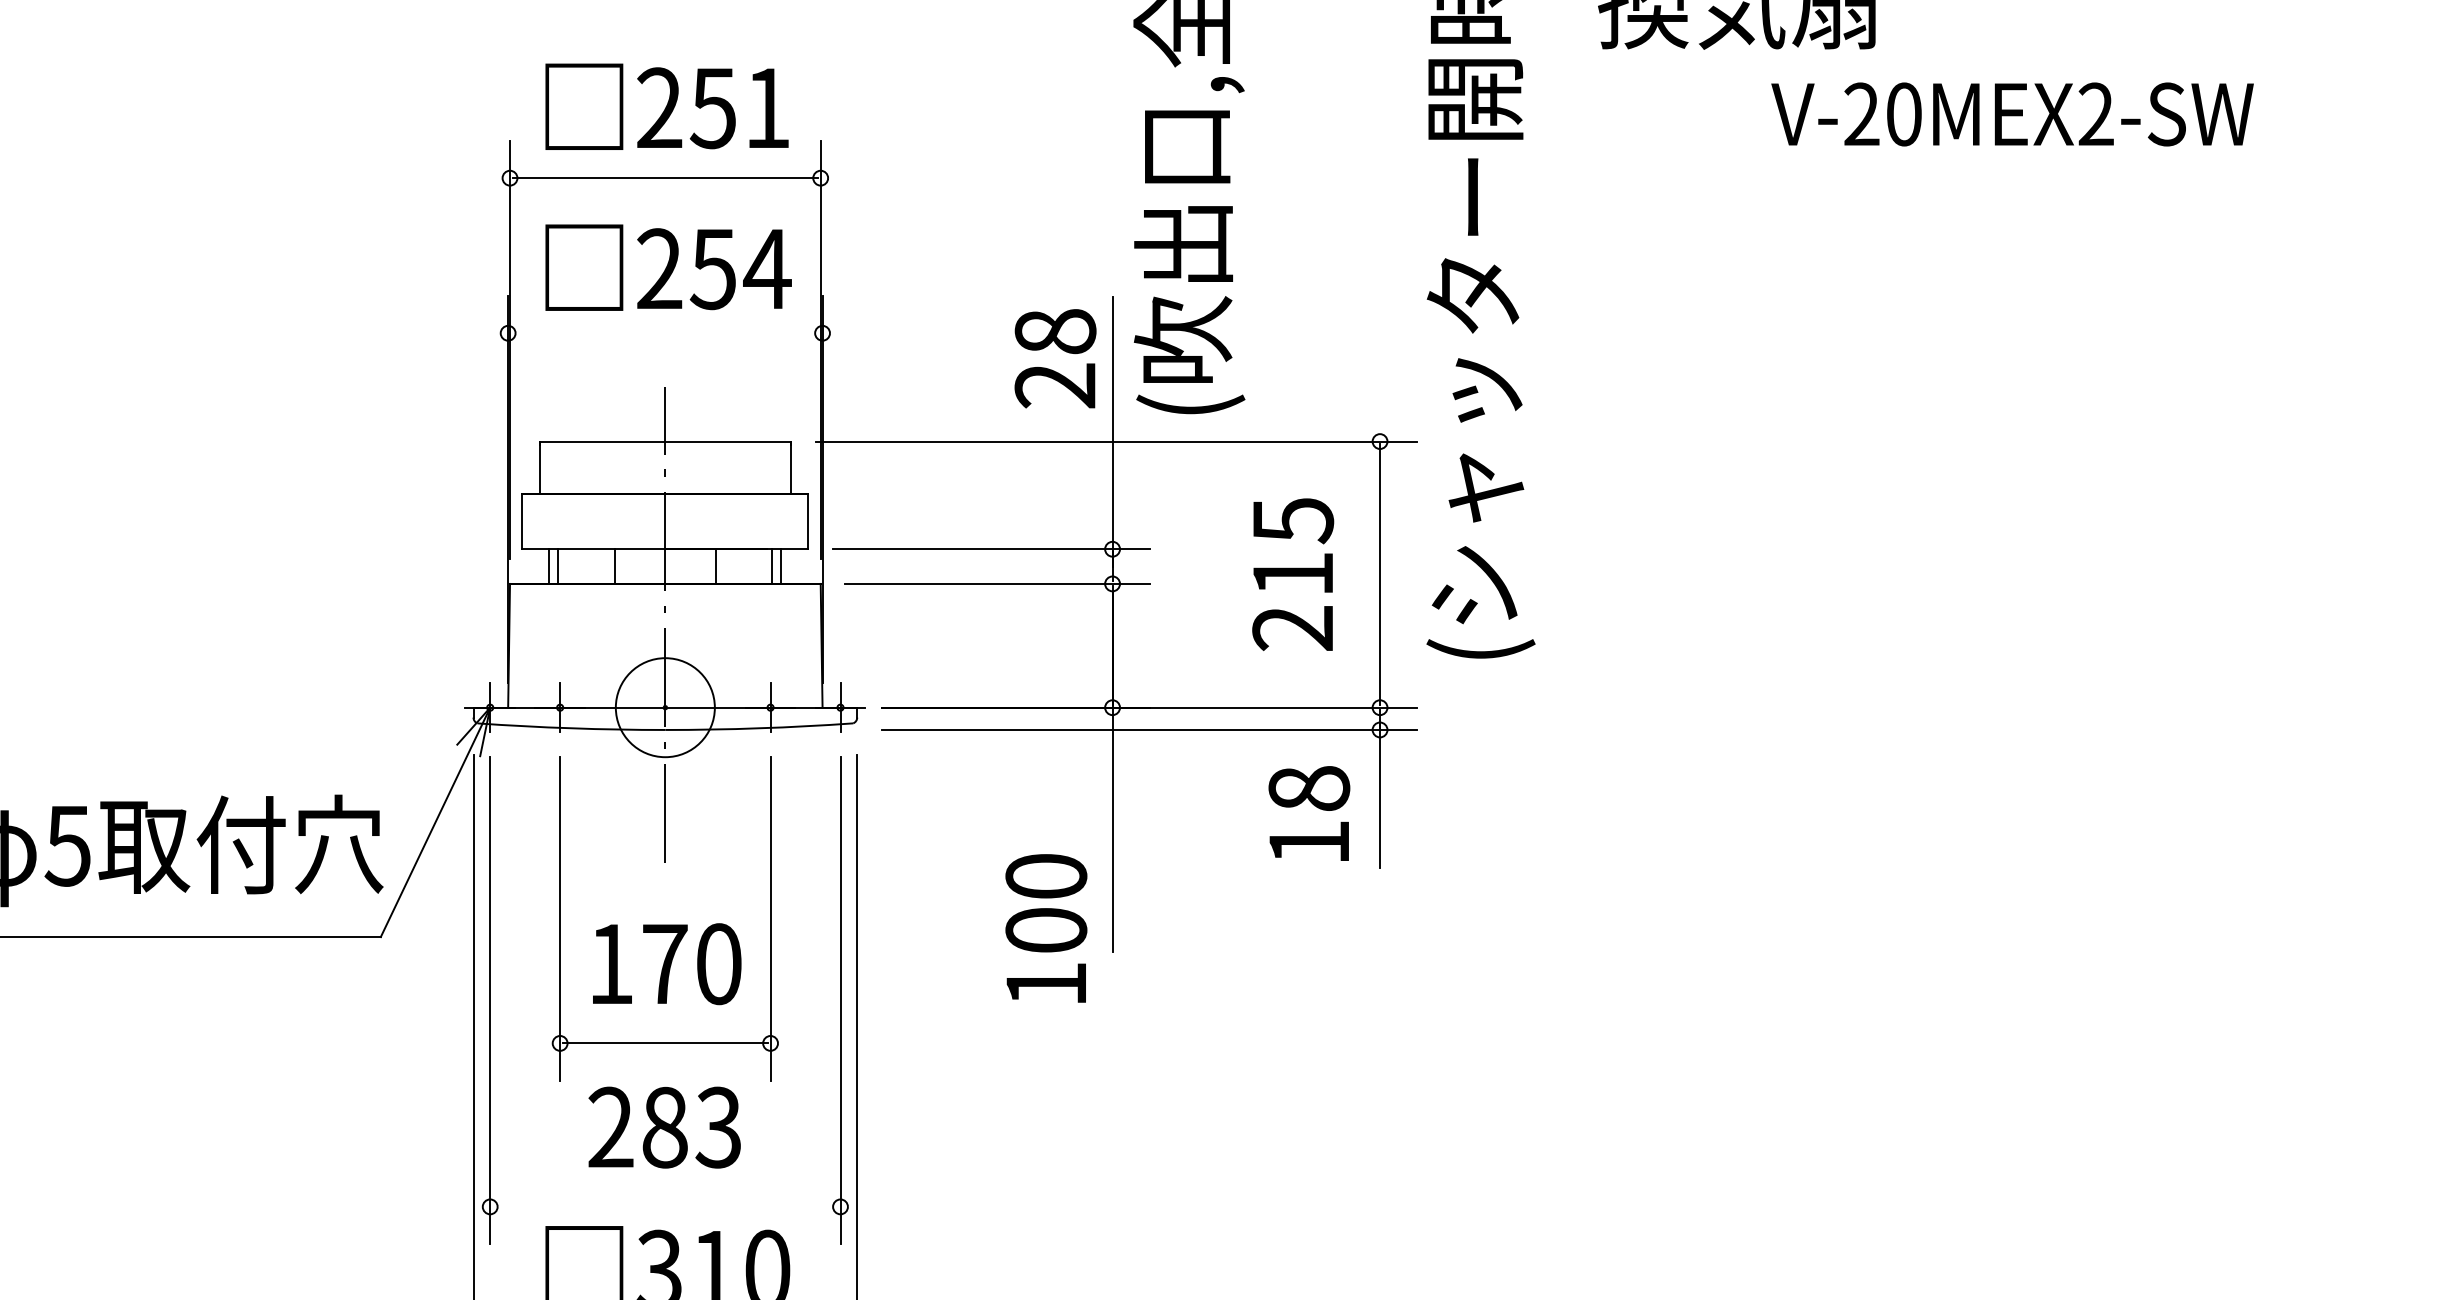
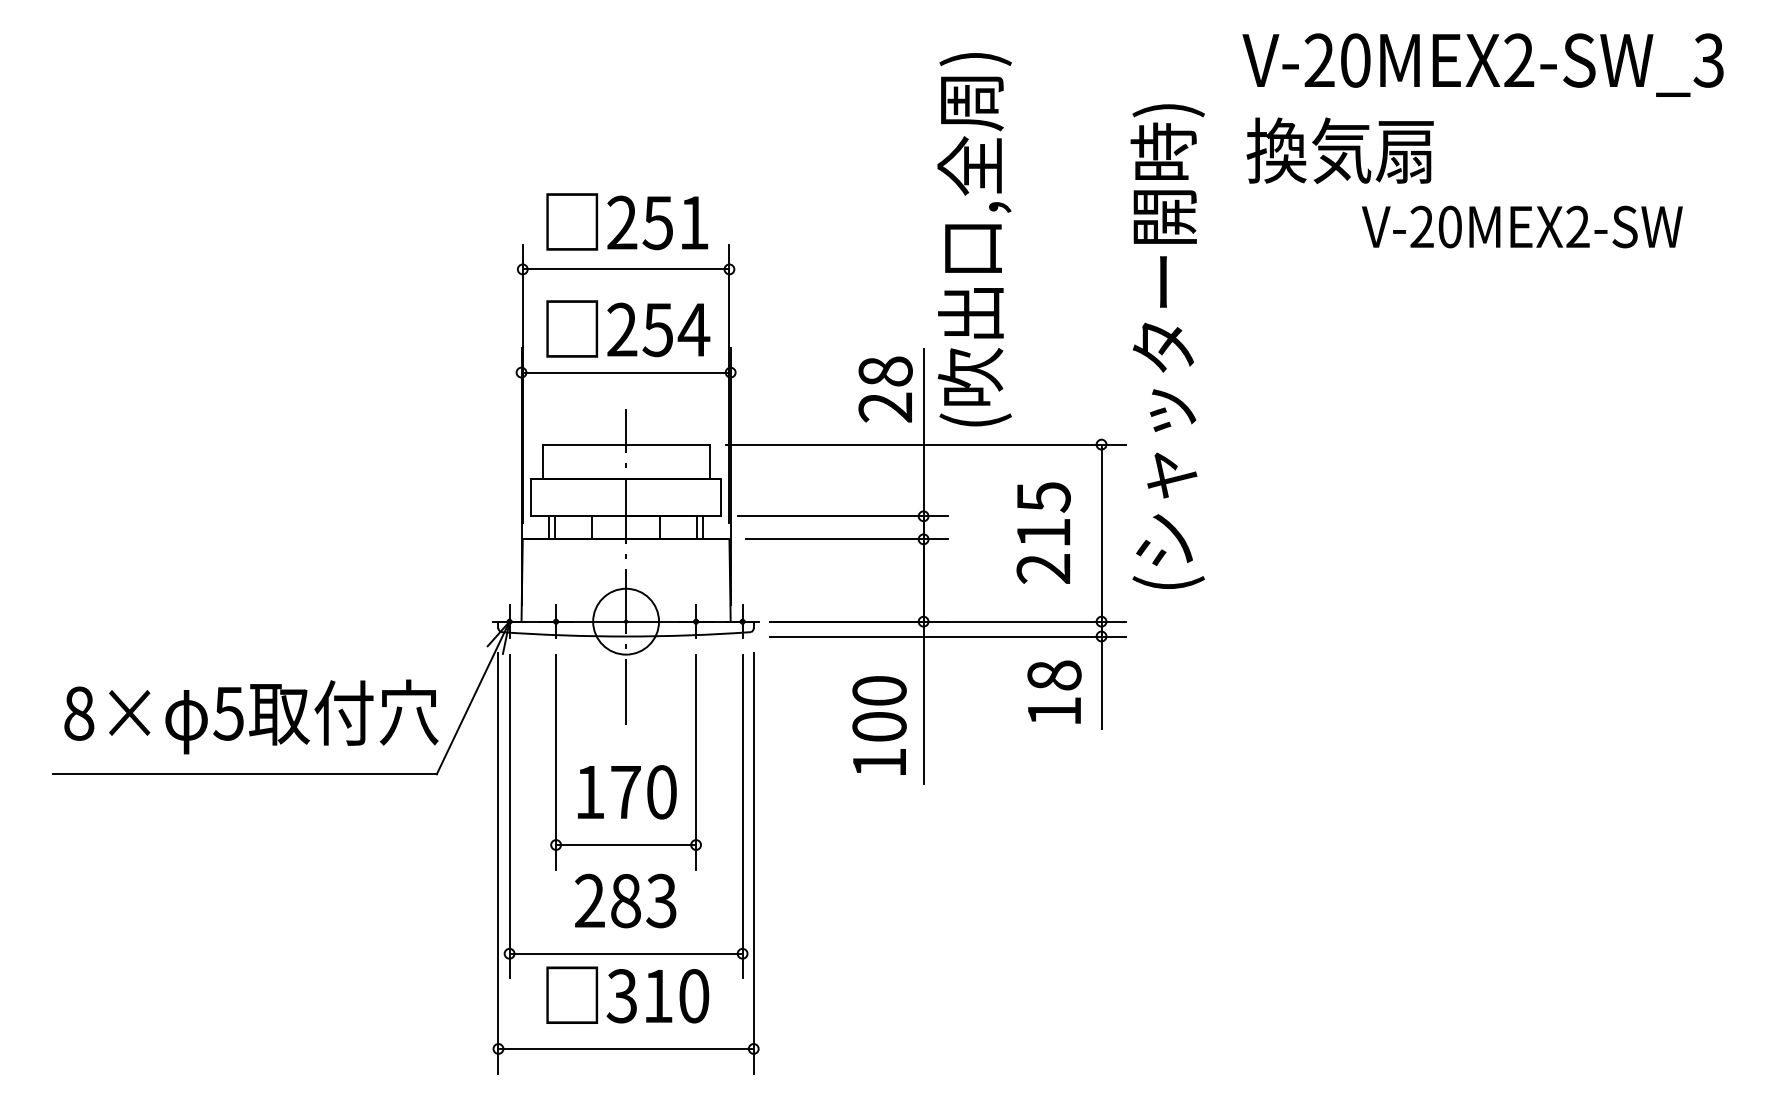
line: (665, 333) -> (626, 372), added
text: (1046, 928) -> (879, 725), moved
line: (664, 1206) -> (625, 953), added

